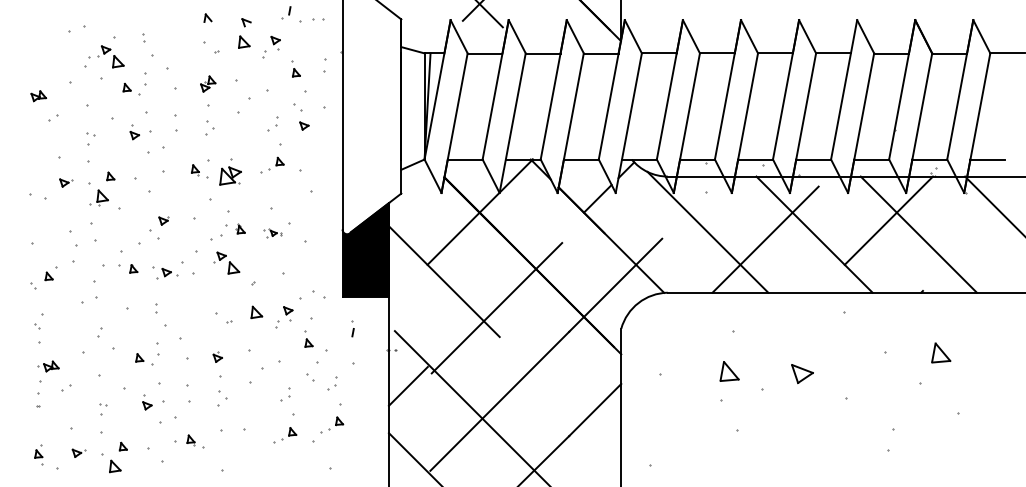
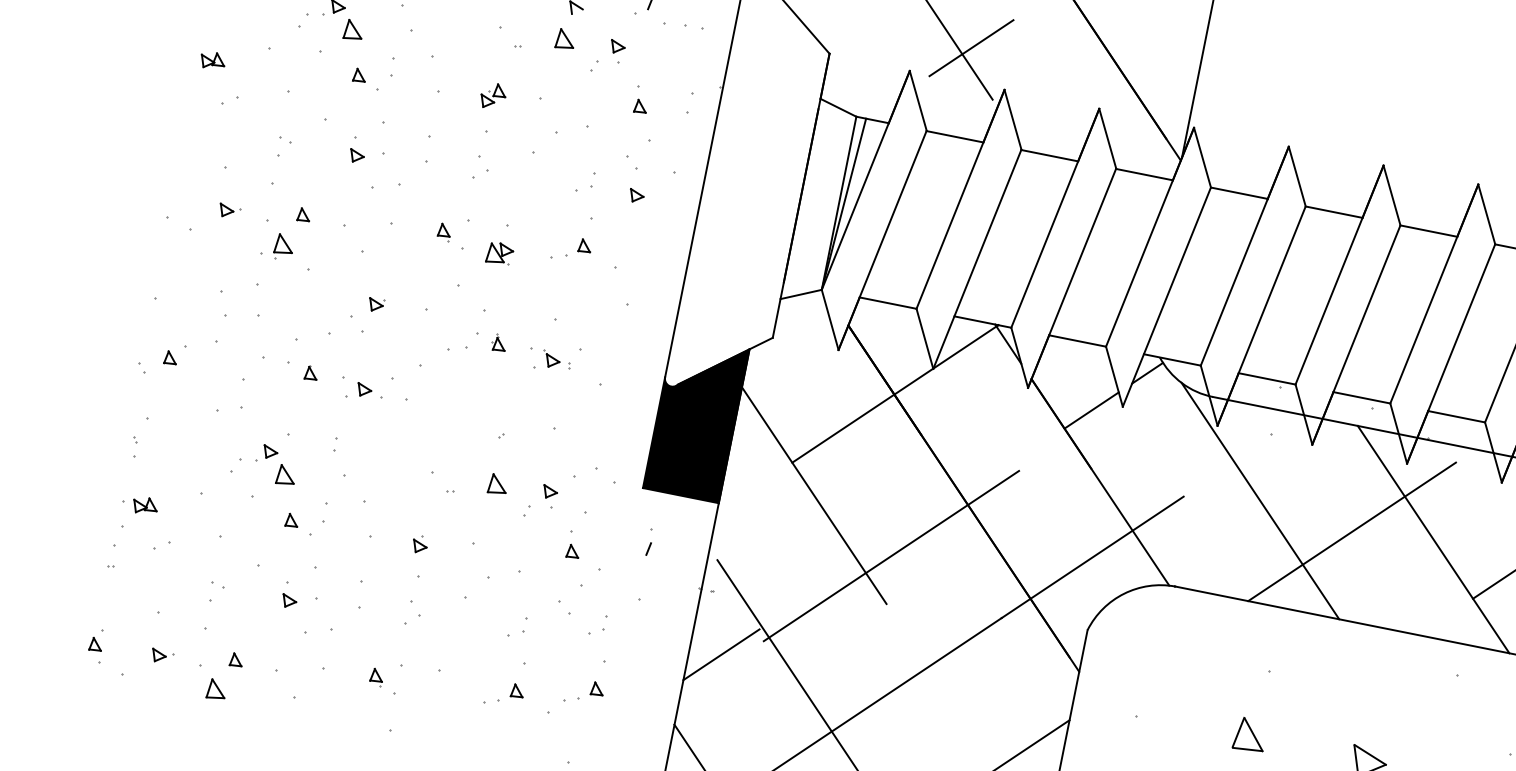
part: (230, 176) -> (499, 254), size x0.71
part: (272, 233) -> (549, 361), size x1.43
part: (226, 262) -> (276, 464), moved
part: (37, 332) -> (133, 445), size x0.62
part: (195, 441) -> (383, 680), moved

